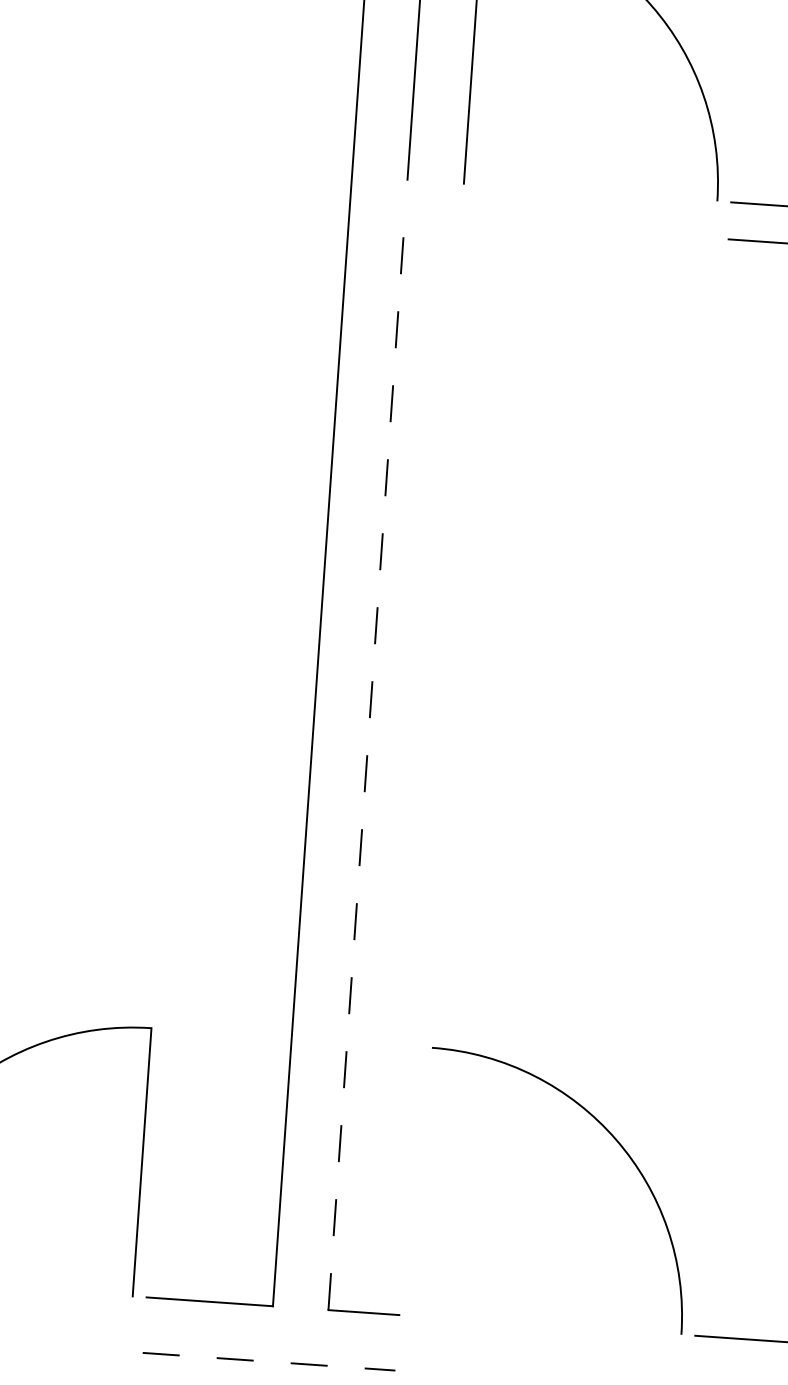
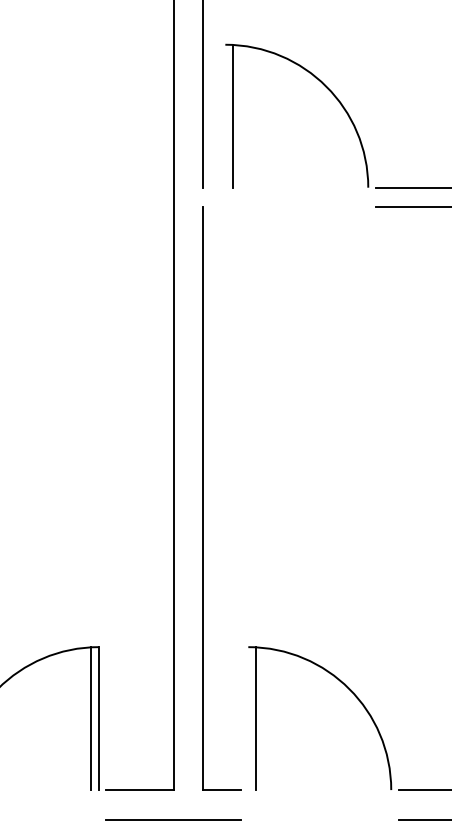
line: (367, 762) -> (203, 498), dashed -> solid
line: (126, 1160) -> (90, 718), added
line: (437, 1182) -> (256, 718), added
line: (270, 1361) -> (174, 819), dashed -> solid

